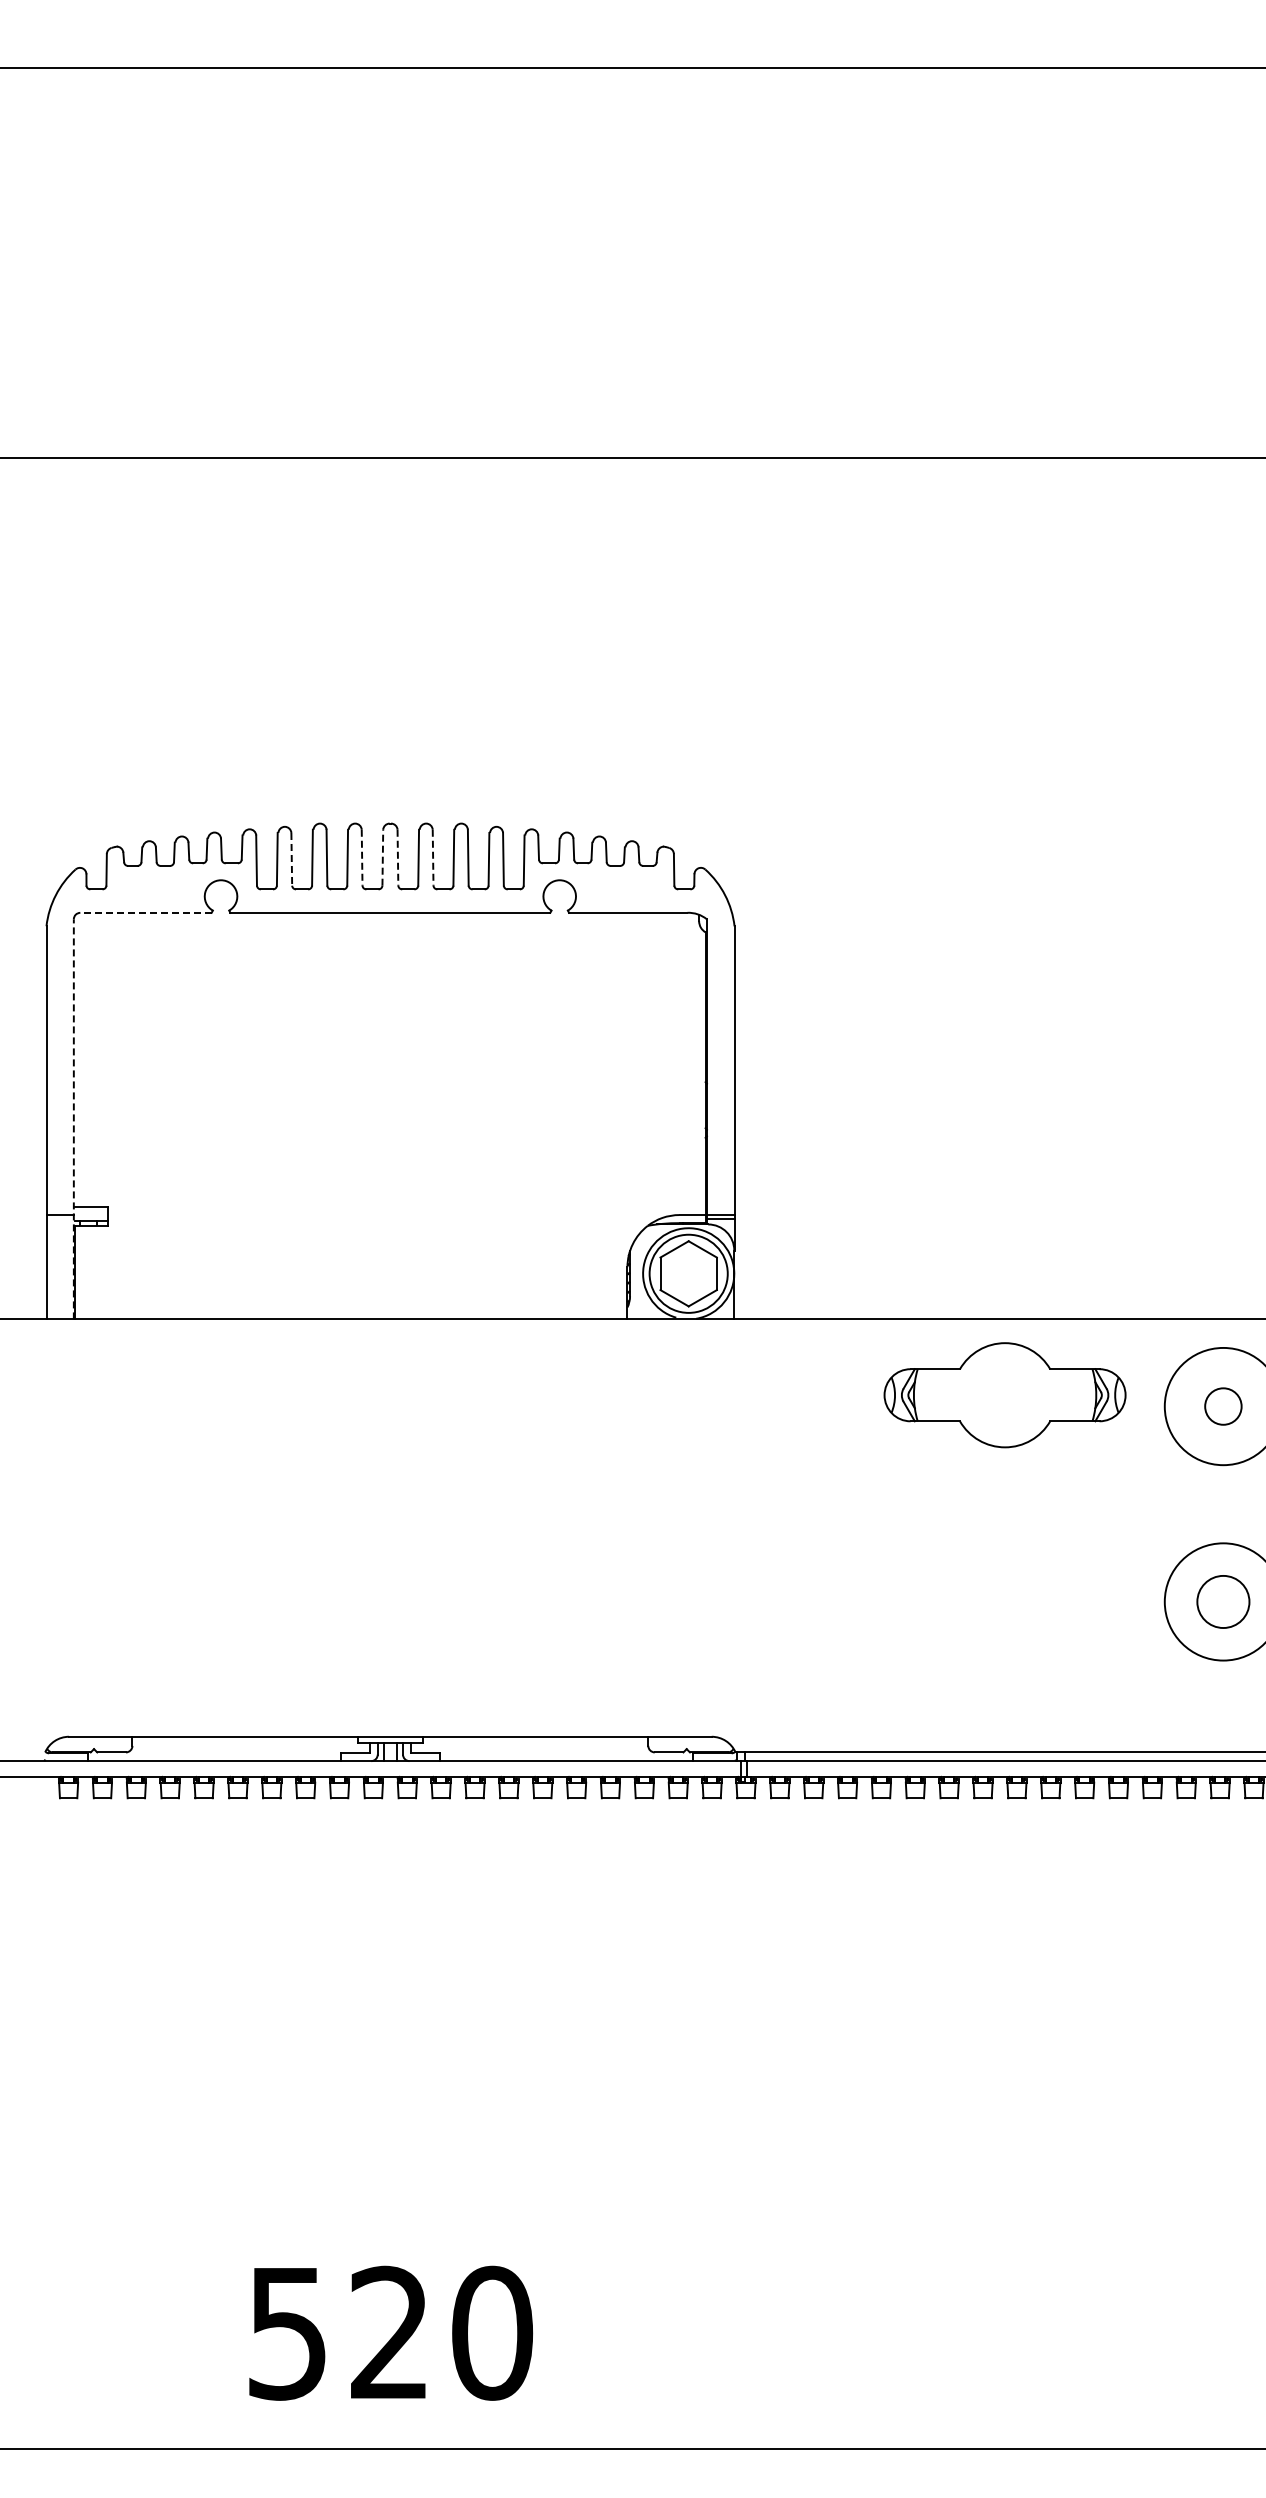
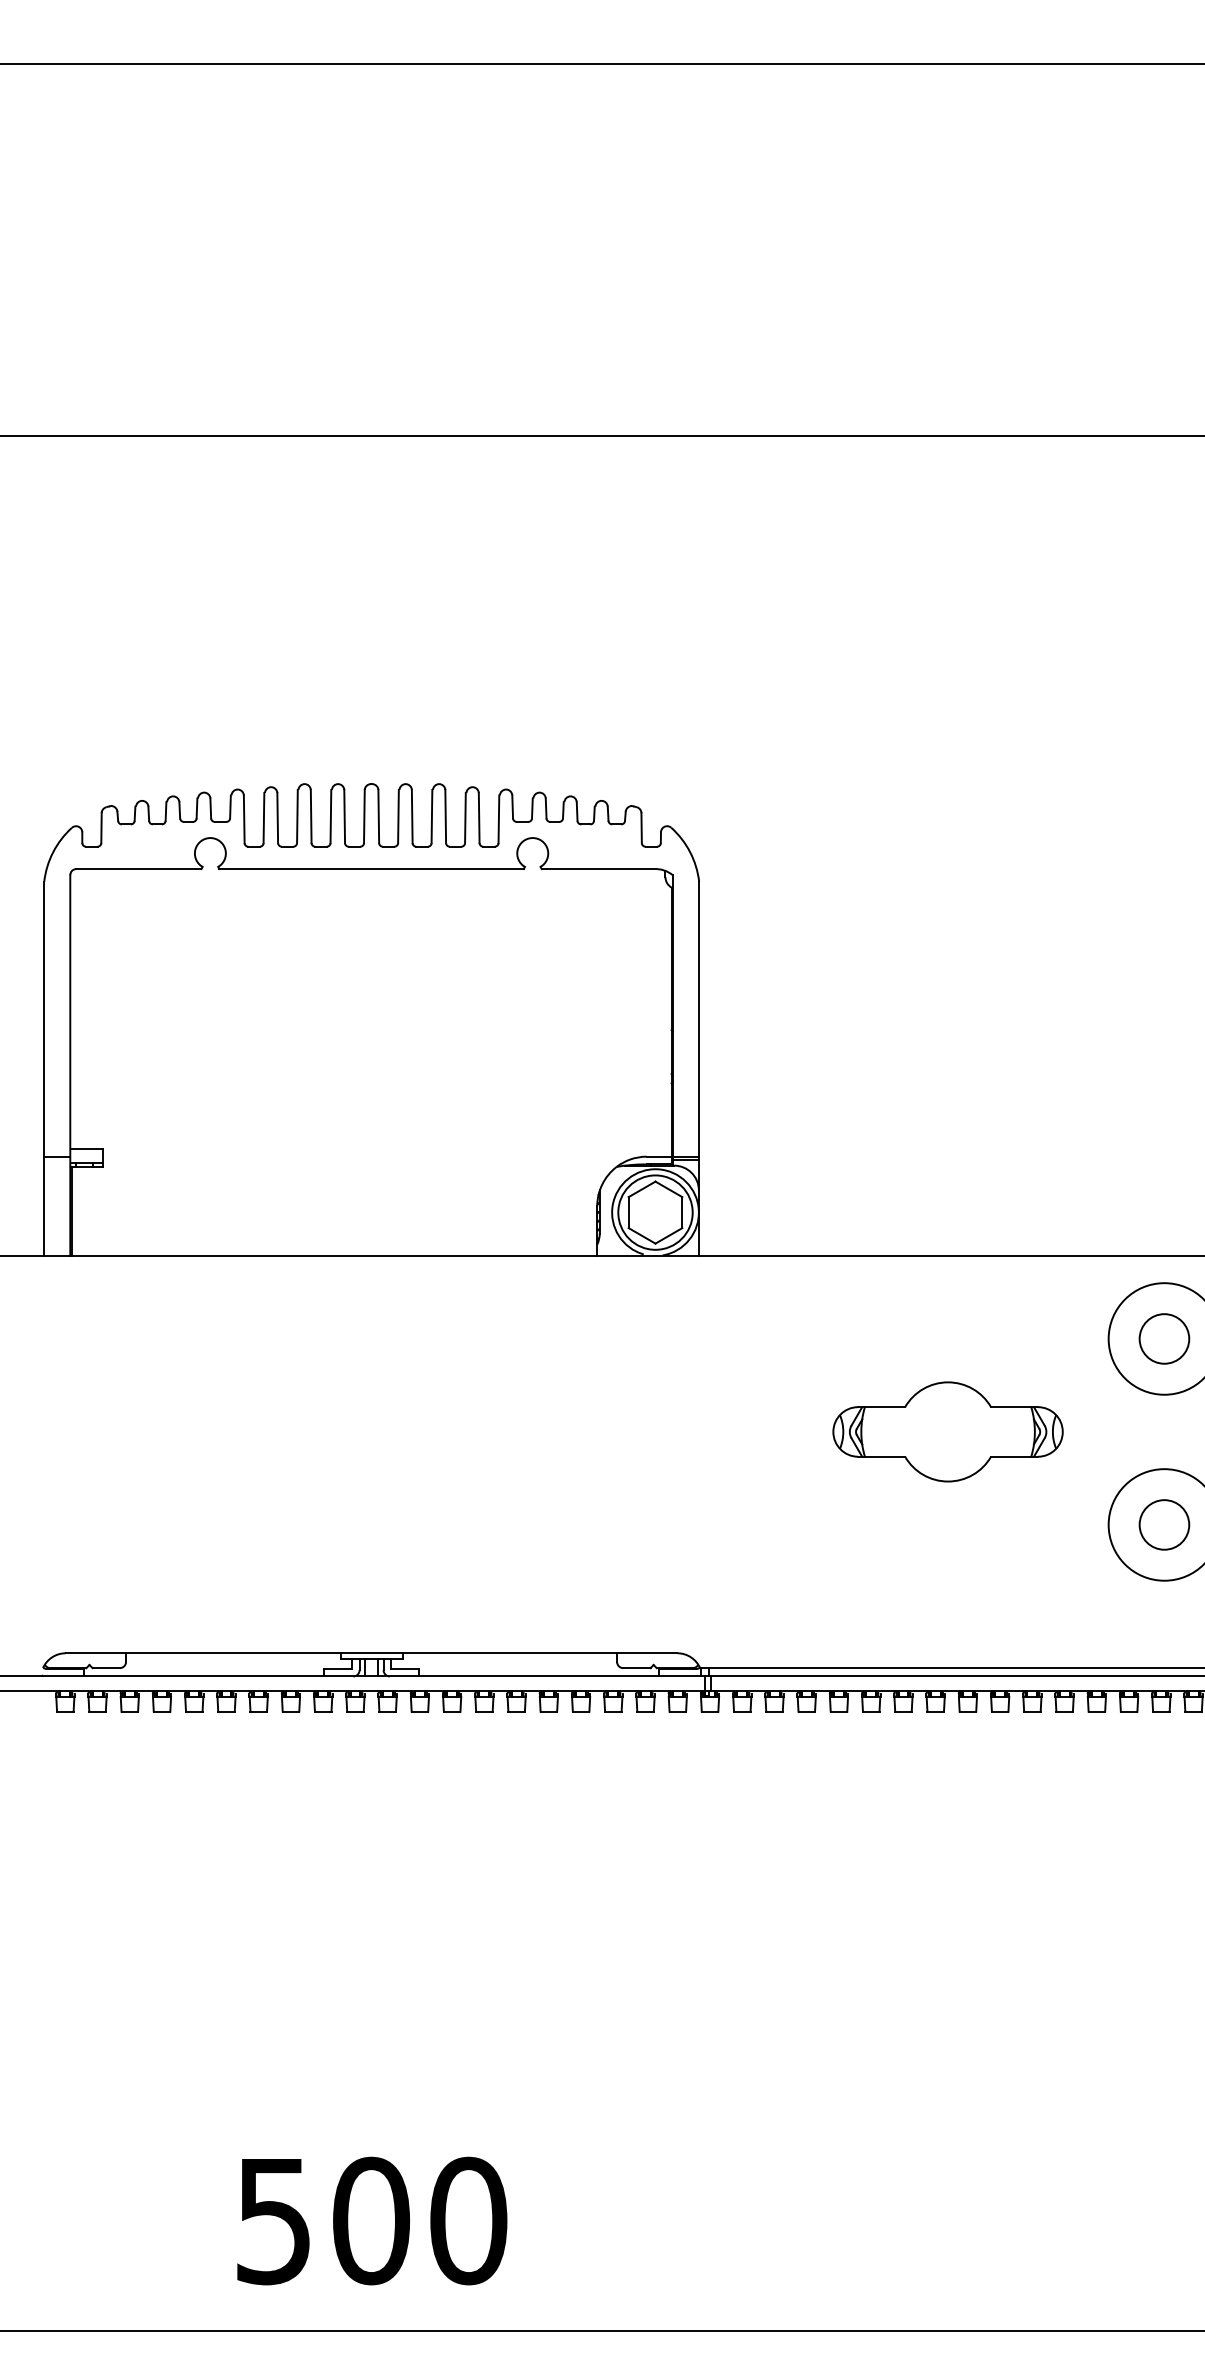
line: (362, 857) -> (345, 816), dashed -> solid
line: (382, 857) -> (364, 816), dashed -> solid
line: (397, 857) -> (378, 816), dashed -> solid
line: (433, 857) -> (412, 816), dashed -> solid
line: (291, 859) -> (277, 818), dashed -> solid
line: (146, 912) -> (139, 868), dashed -> solid
line: (73, 1118) -> (69, 1064), dashed -> solid
part: (1004, 1395) -> (947, 1432), moved
circle: (1223, 1406) -> (1164, 1338), size x1.43
text: (390, 2332) -> (371, 2220), 520 -> 500

